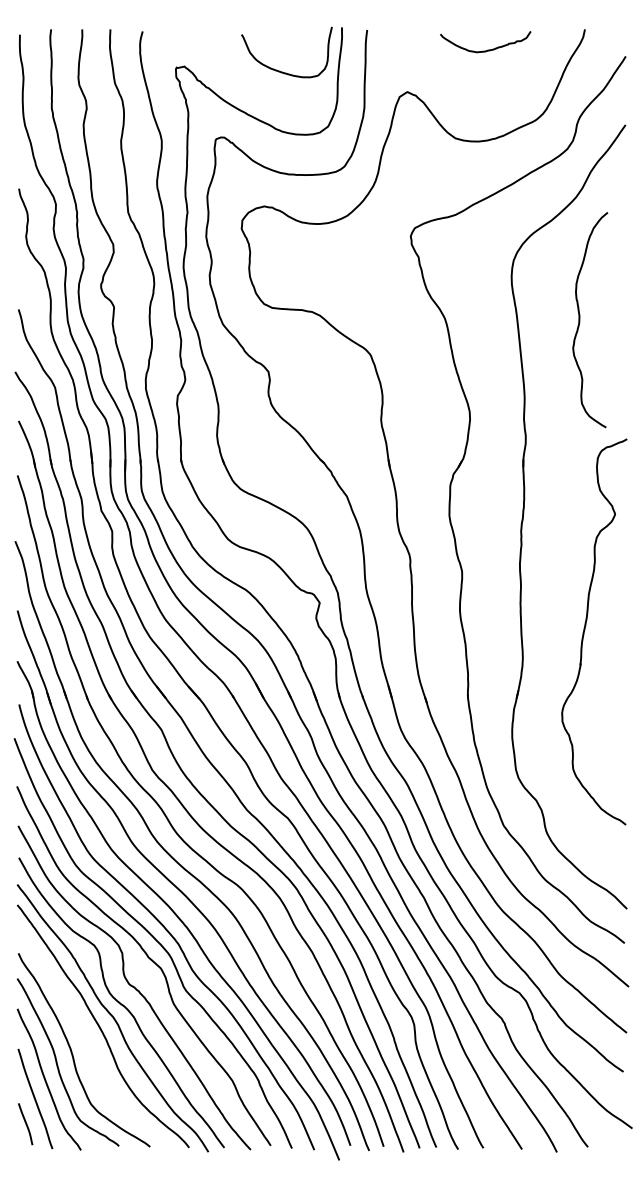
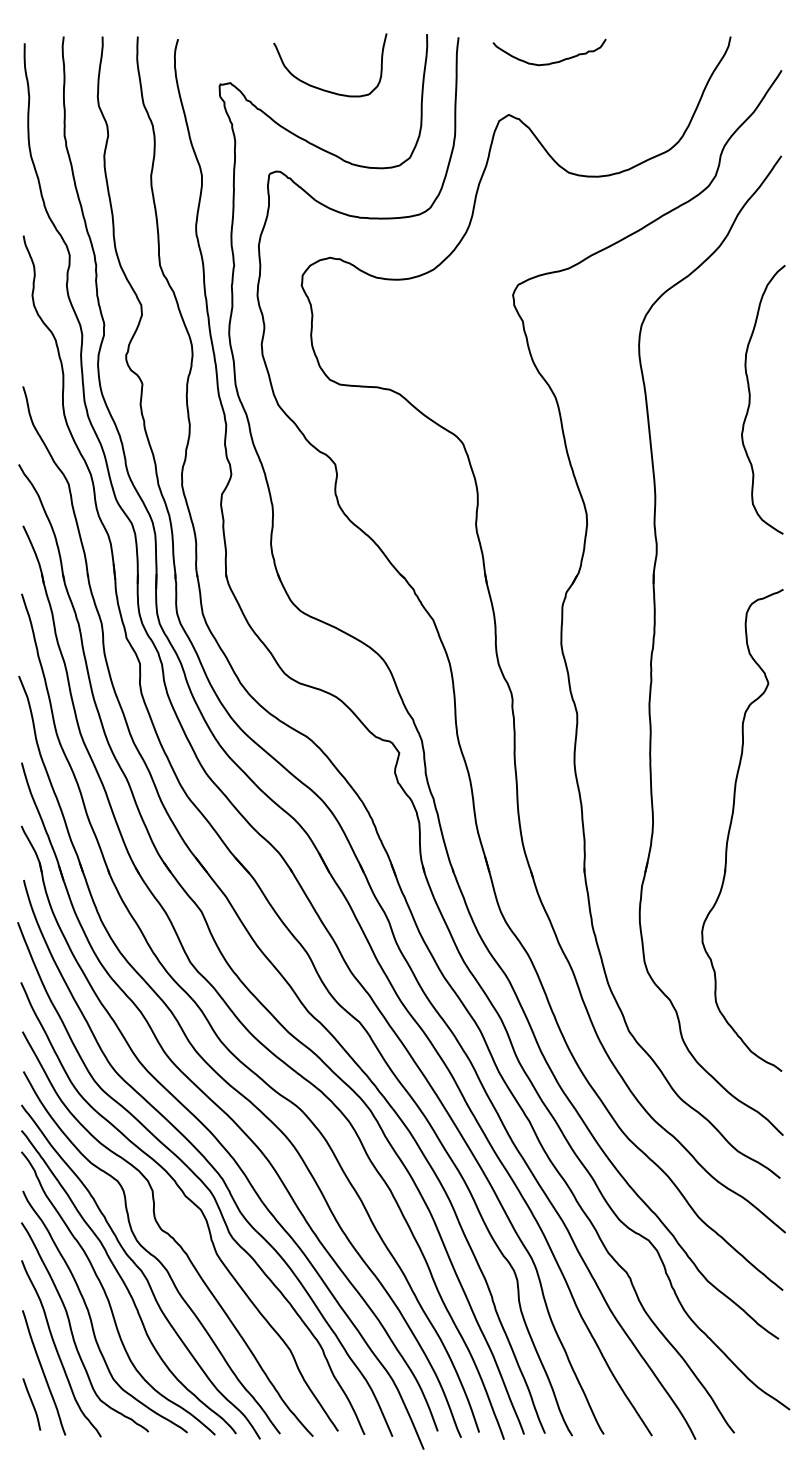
curve: (486, 50) -> (550, 62), moved
curve: (280, 70) -> (322, 88), moved
curve: (580, 319) -> (750, 399), moved
part: (585, 628) -> (731, 826), moved
curve: (86, 1038) -> (108, 1297), added

